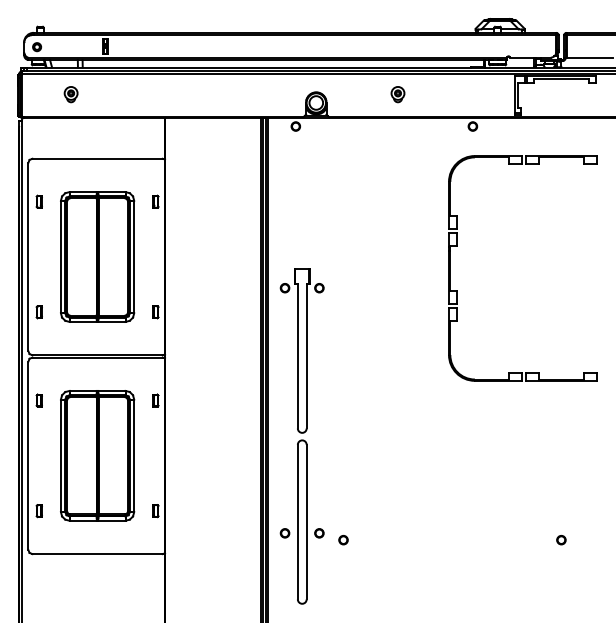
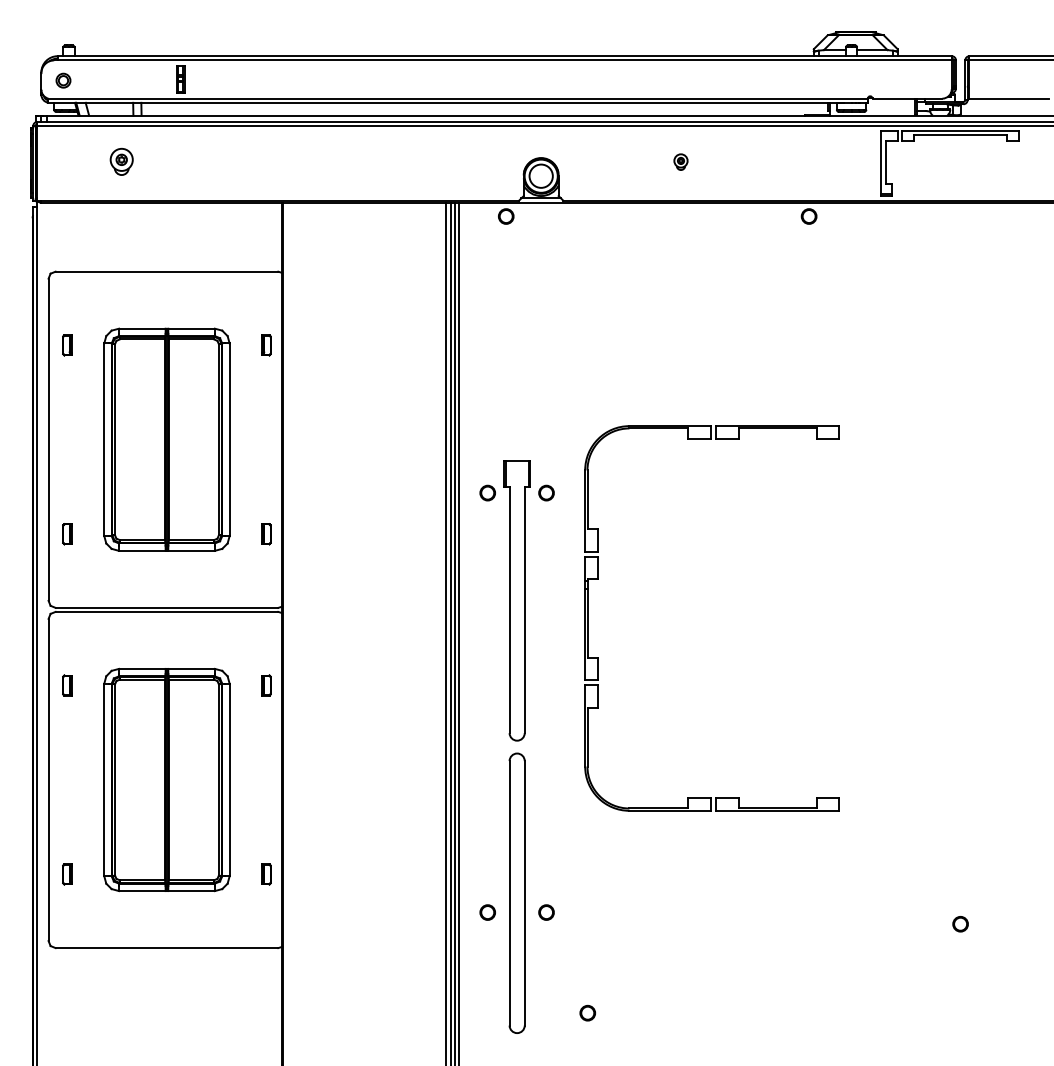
part: (397, 94) -> (680, 161), size x0.6
part: (457, 246) -> (599, 580), moved
part: (343, 540) -> (587, 1013), moved

